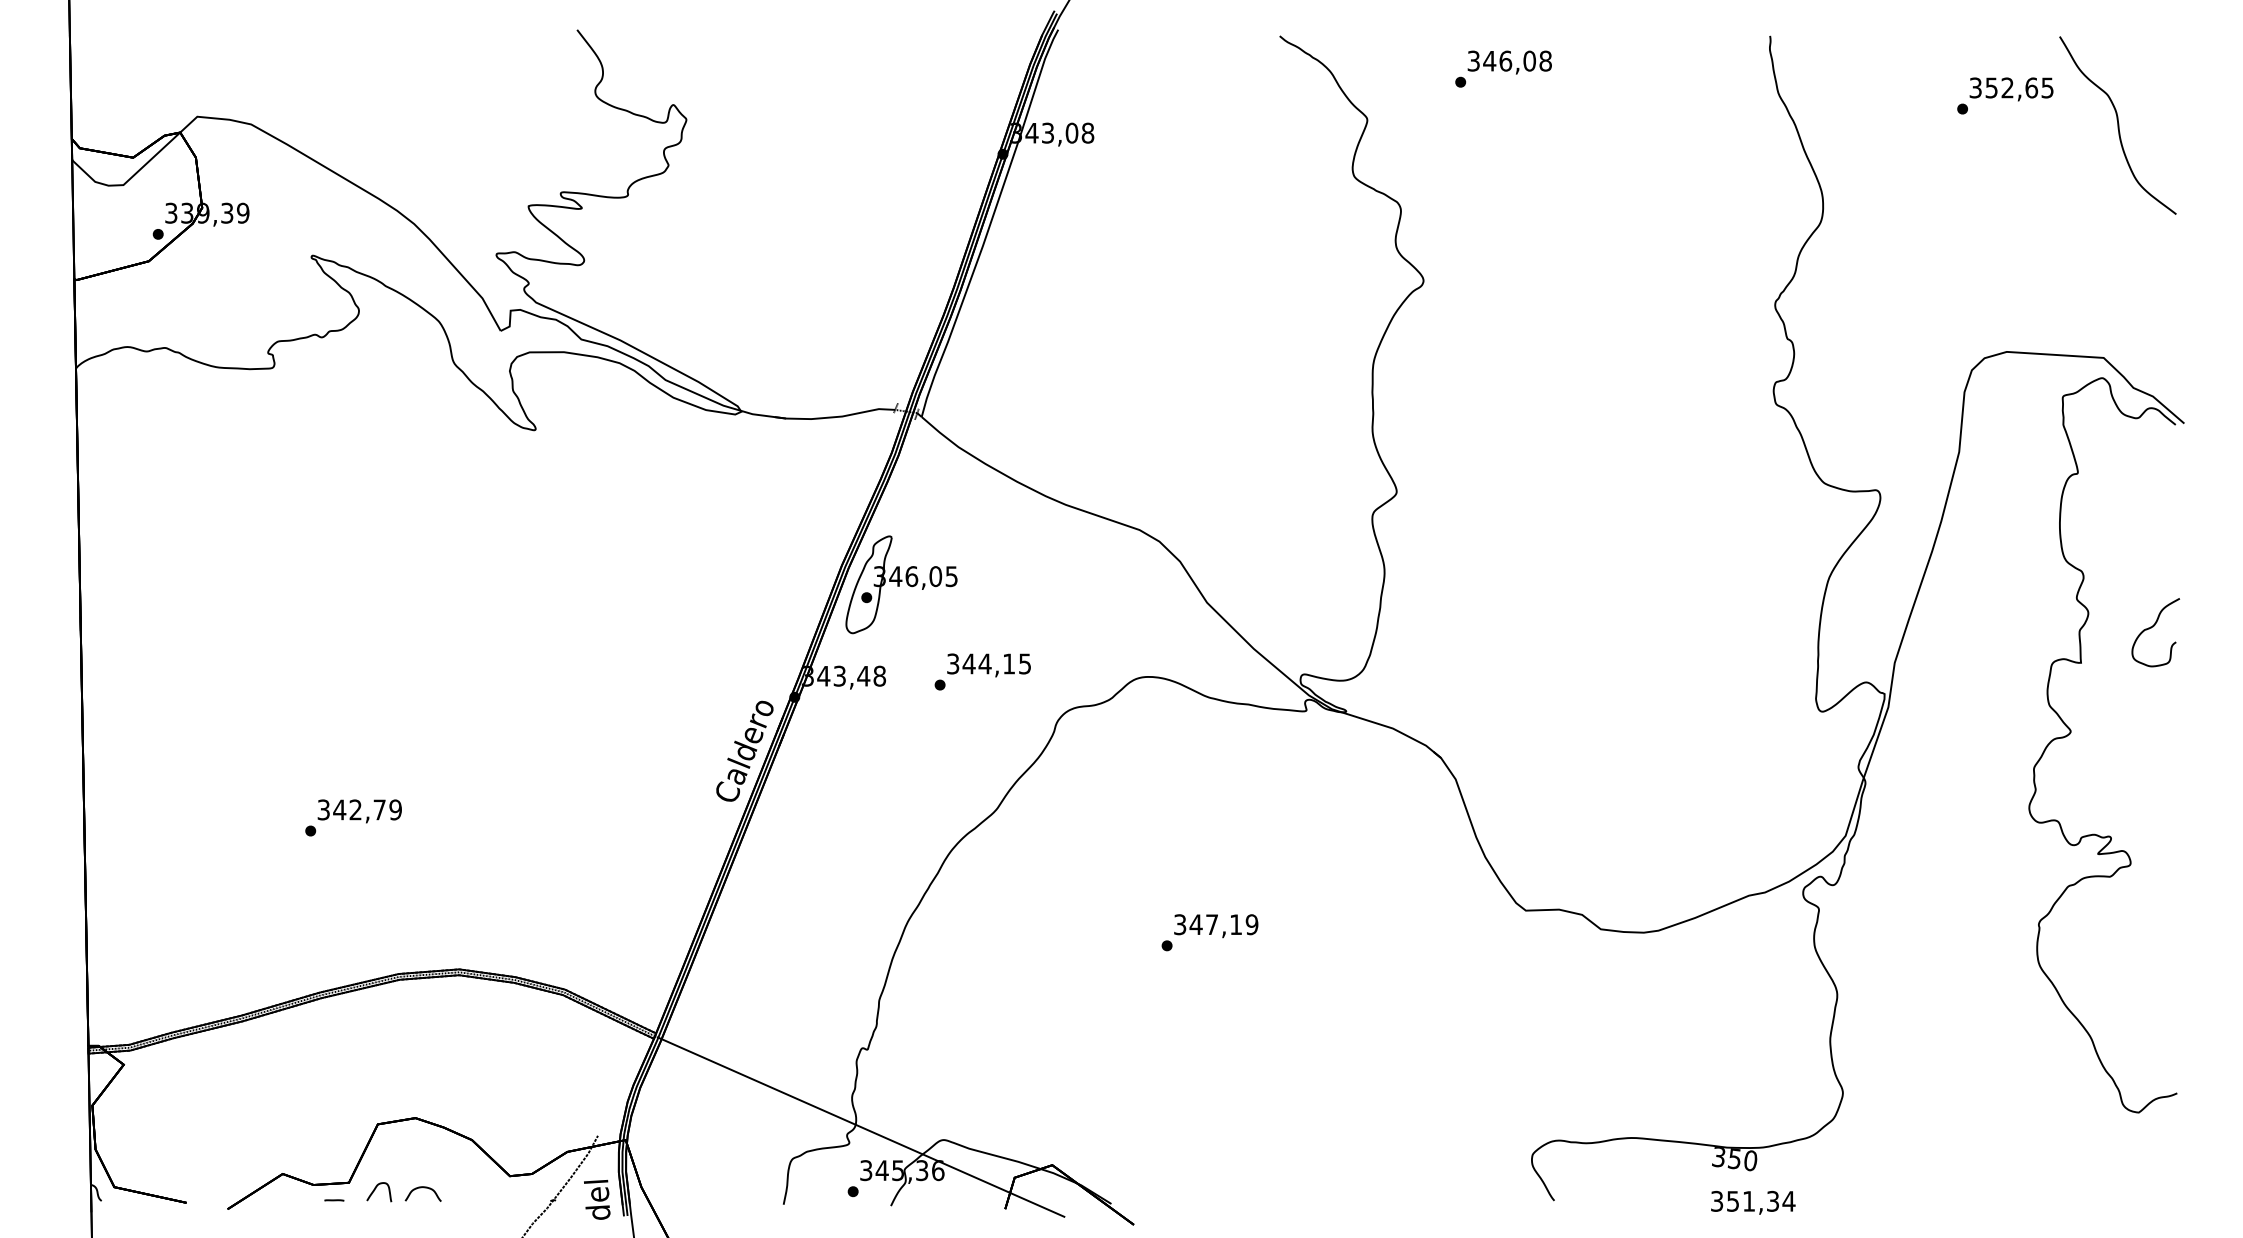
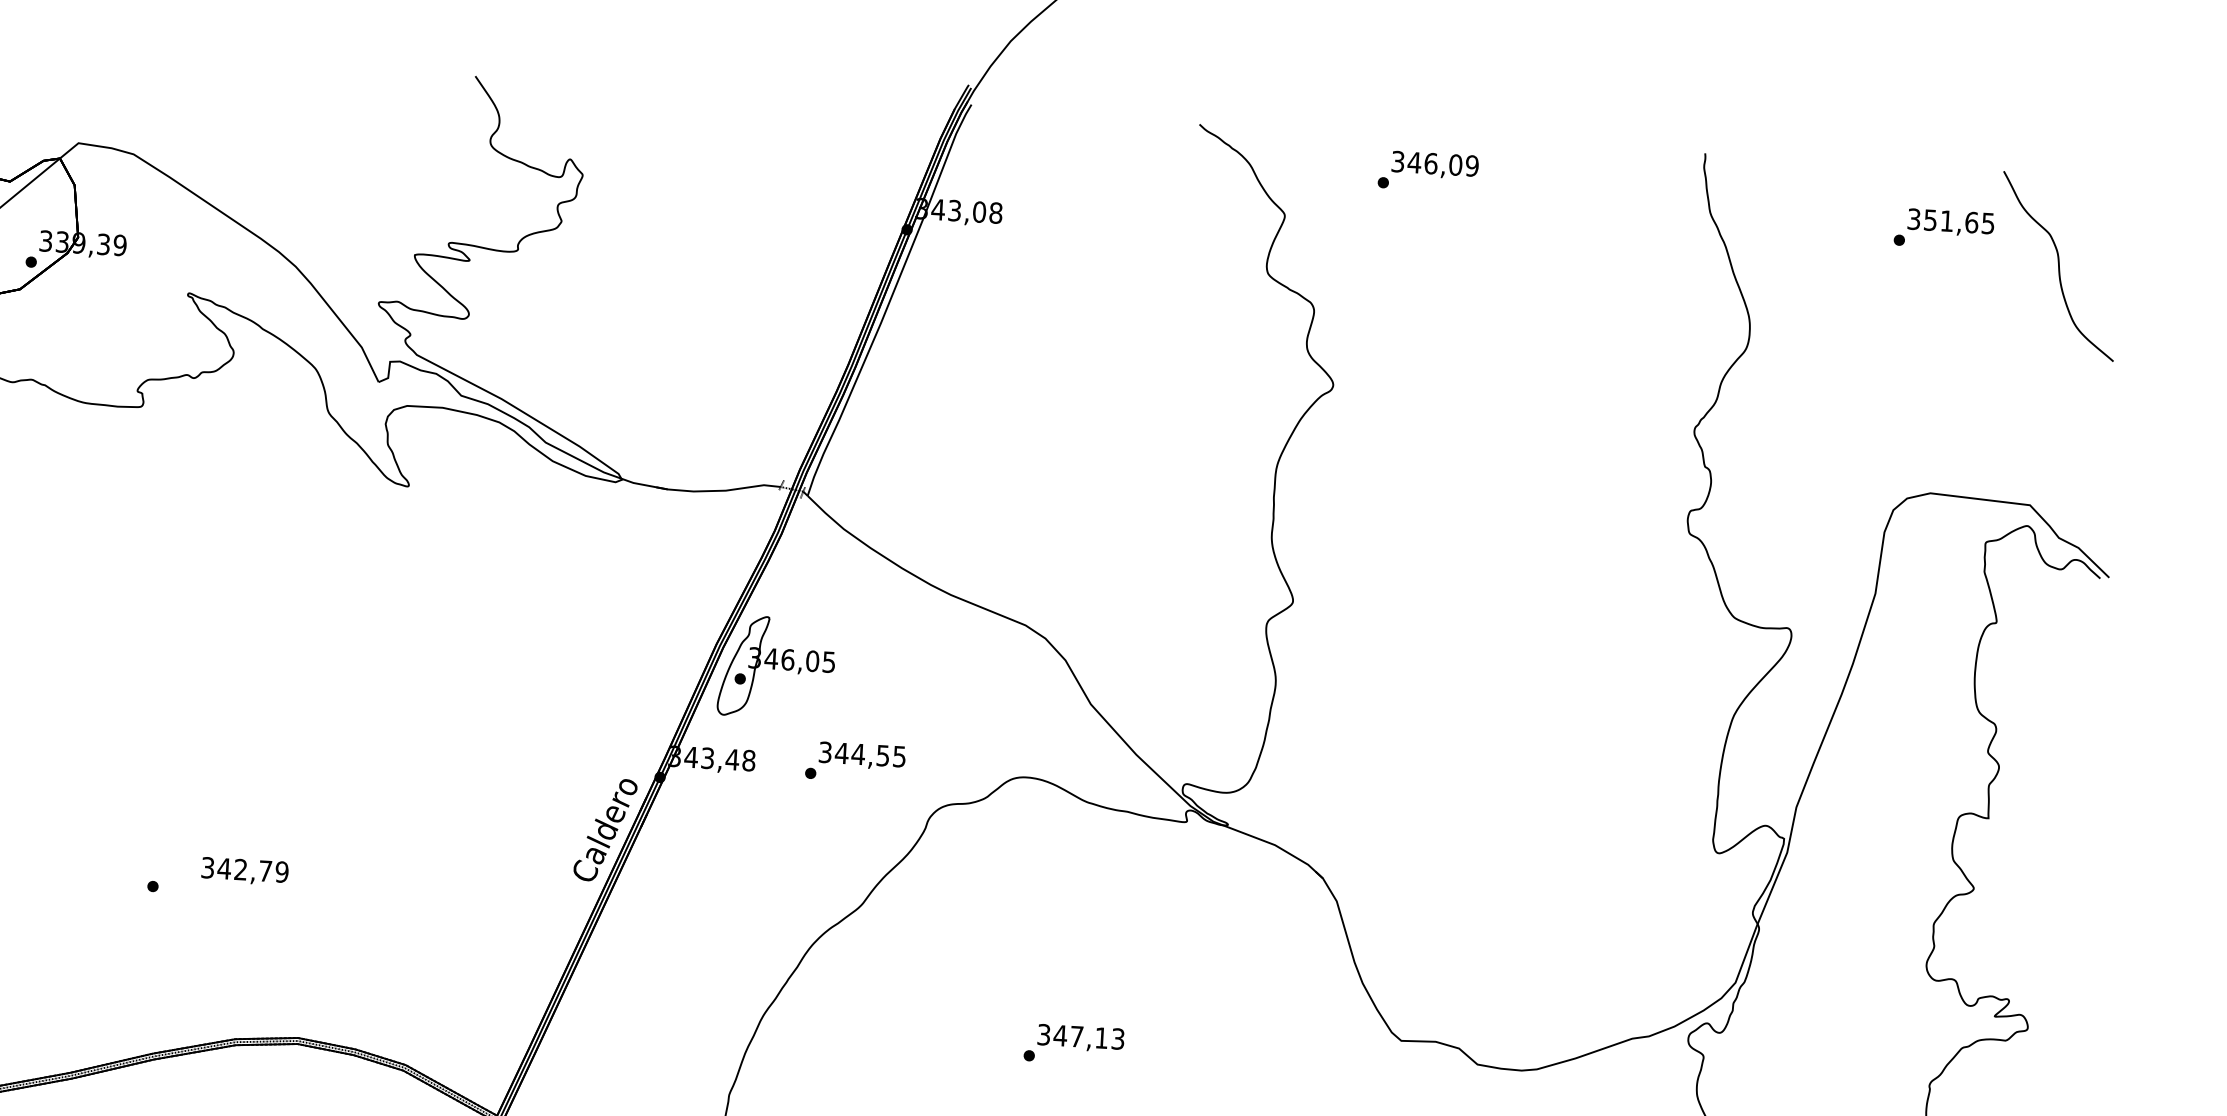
text: (1545, 60) -> (1472, 165), 346,08 -> 346,09
text: (2007, 87) -> (1946, 220), 352,65 -> 351,65
curve: (2153, 627) -> (2065, 786), removed
text: (1008, 663) -> (882, 755), 344,15 -> 344,55
text: (359, 811) -> (244, 871), moved
text: (1251, 924) -> (1117, 1038), 347,19 -> 347,13

